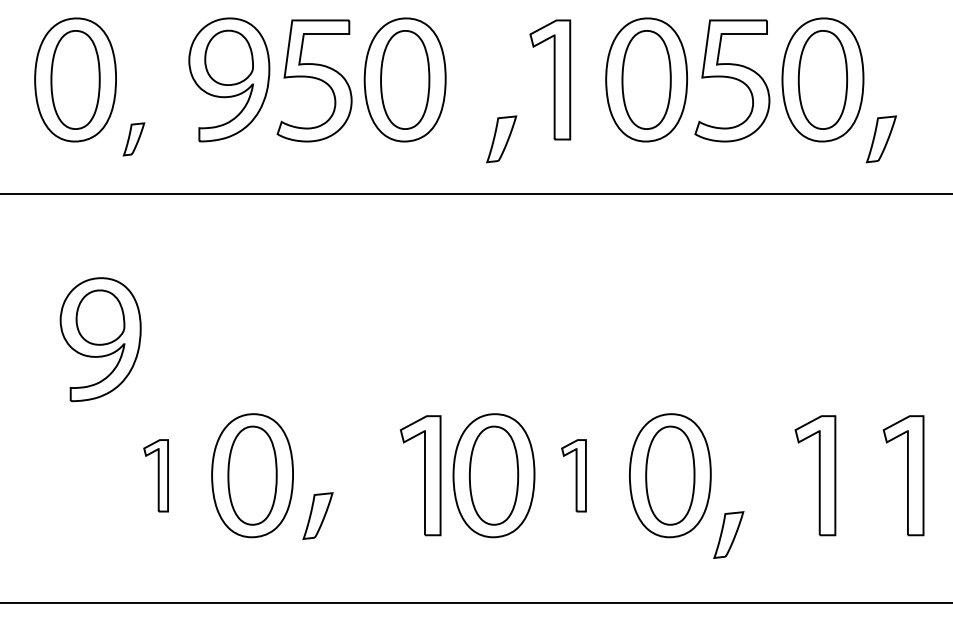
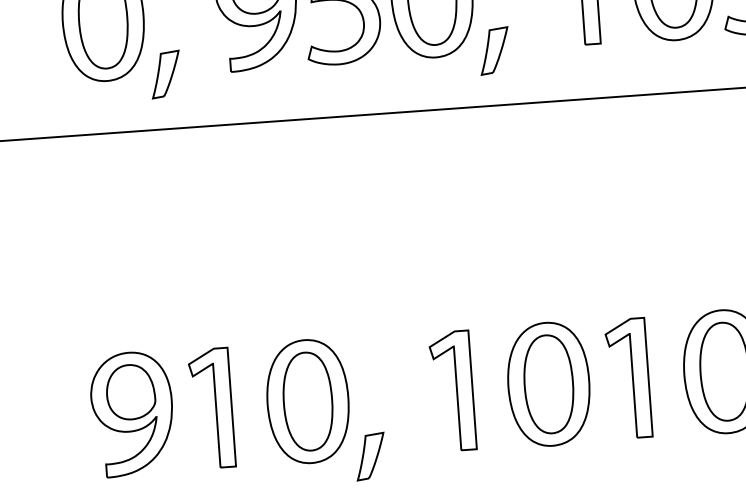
part: (133, 139) -> (165, 74), size x1.43
part: (501, 139) -> (494, 51), moved
part: (100, 339) -> (132, 414), moved
part: (155, 475) -> (211, 408), size x1.67
part: (420, 475) -> (452, 391), moved
part: (573, 475) -> (628, 378), size x1.67
part: (317, 515) -> (370, 456), moved

